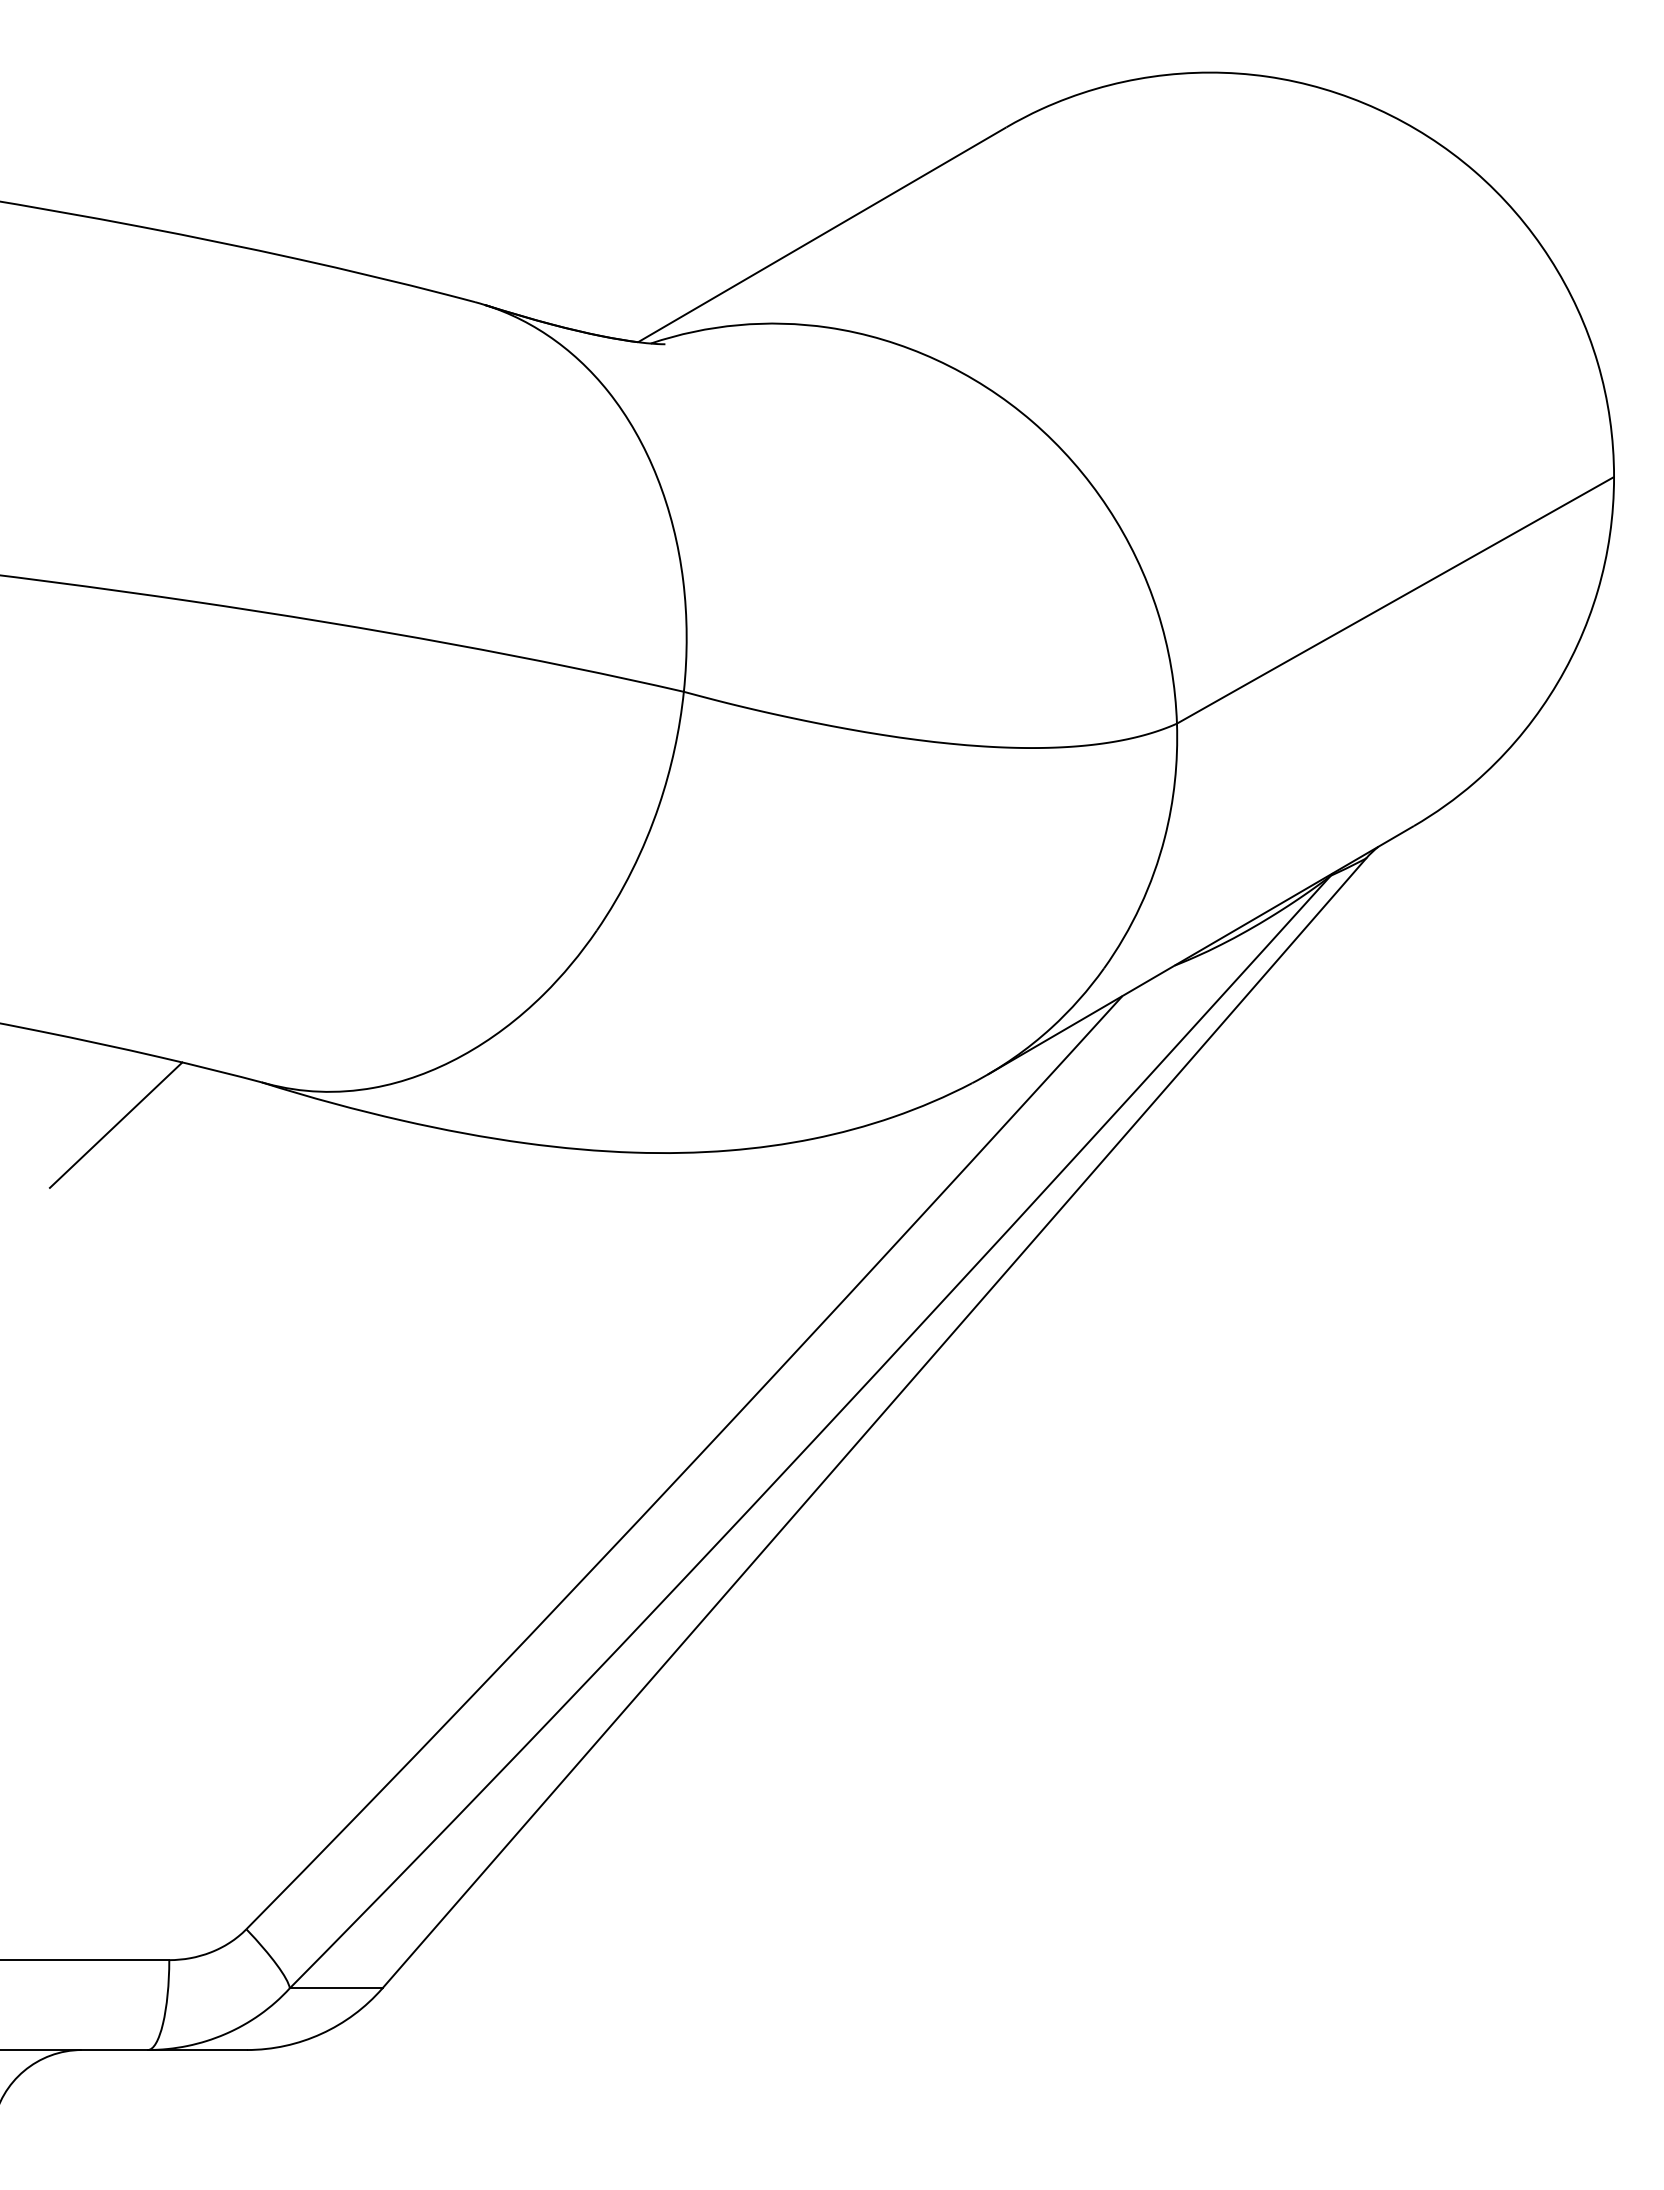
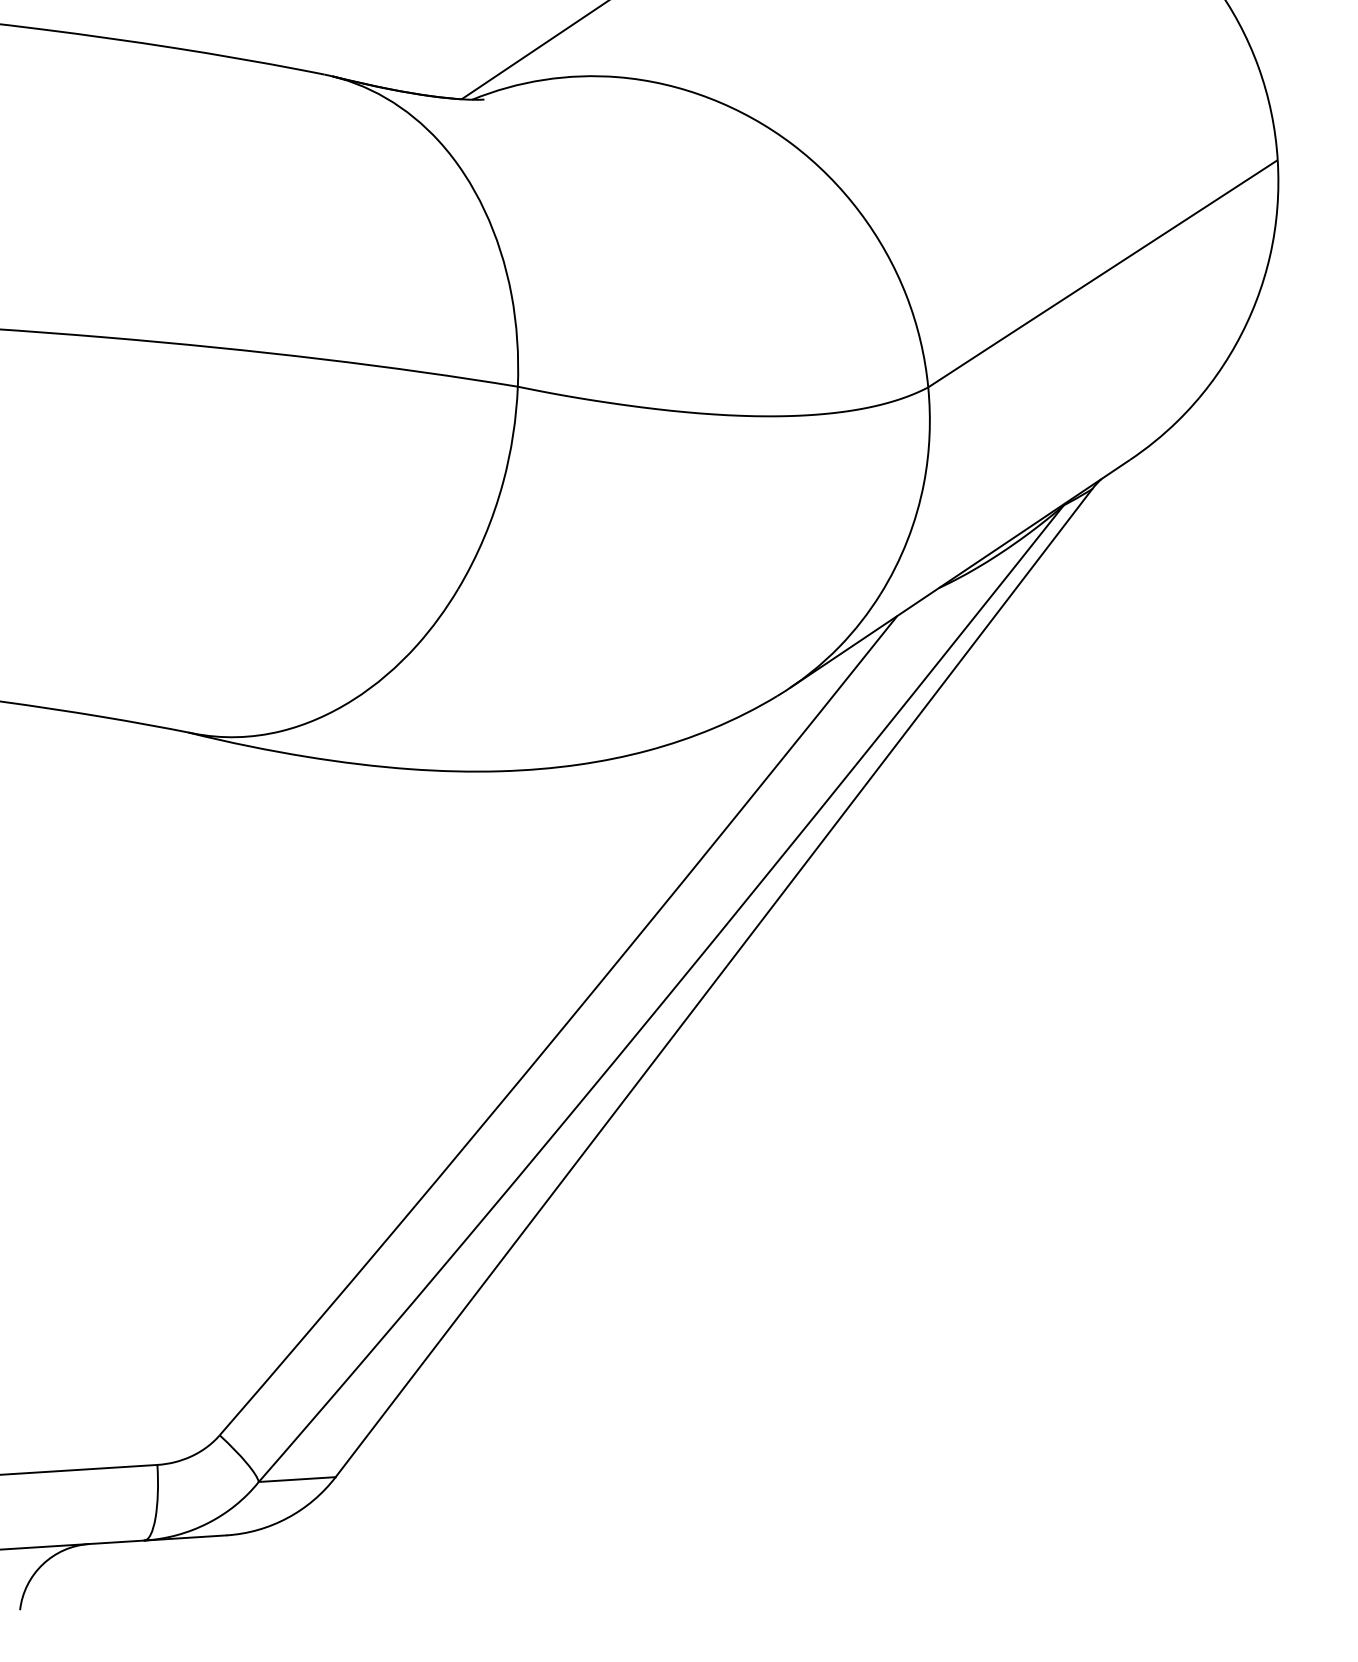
line: (115, 1124) -> (69, 775), removed

